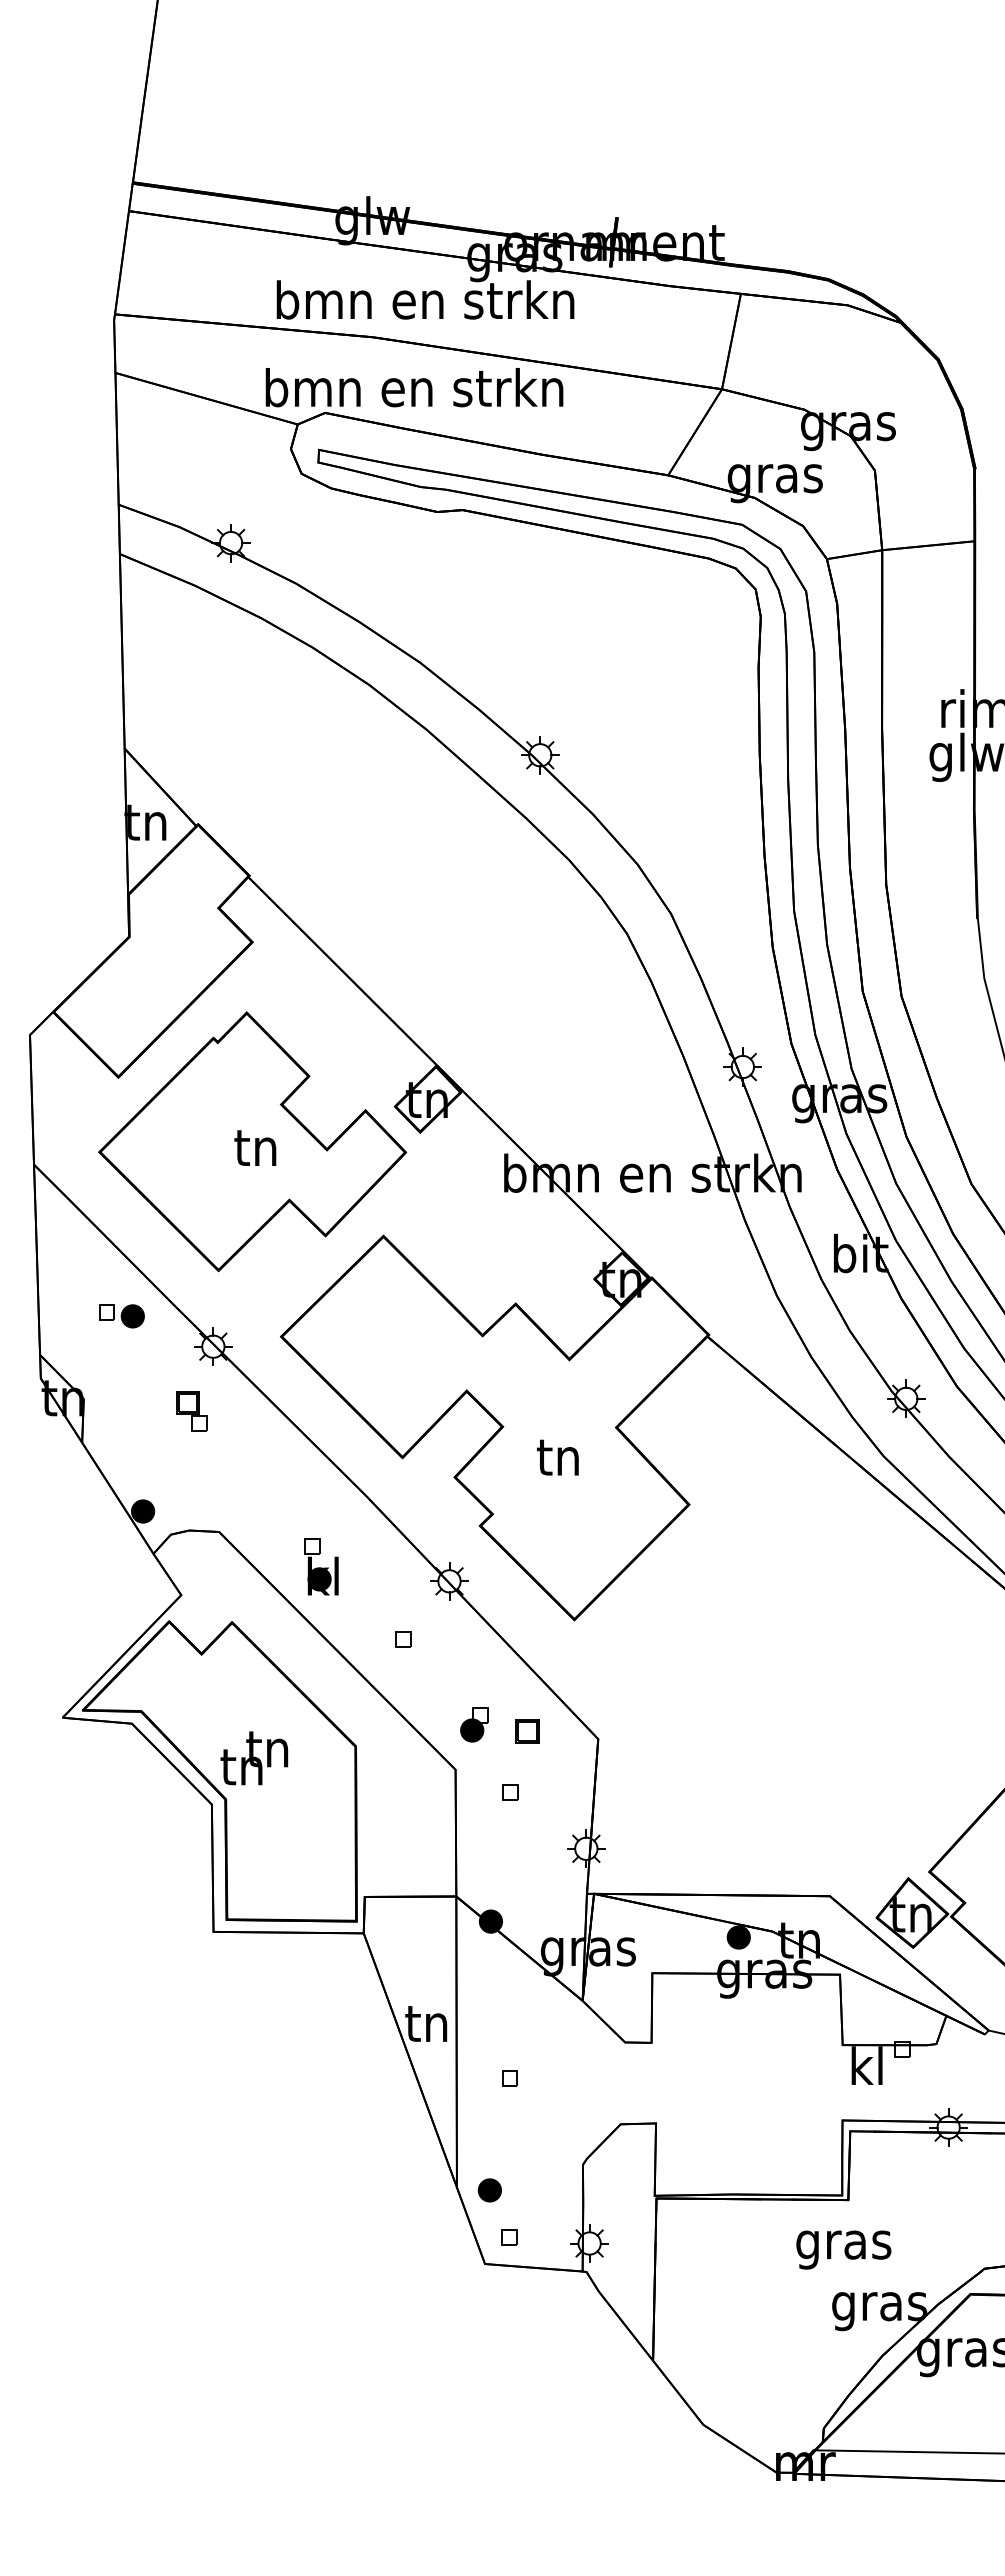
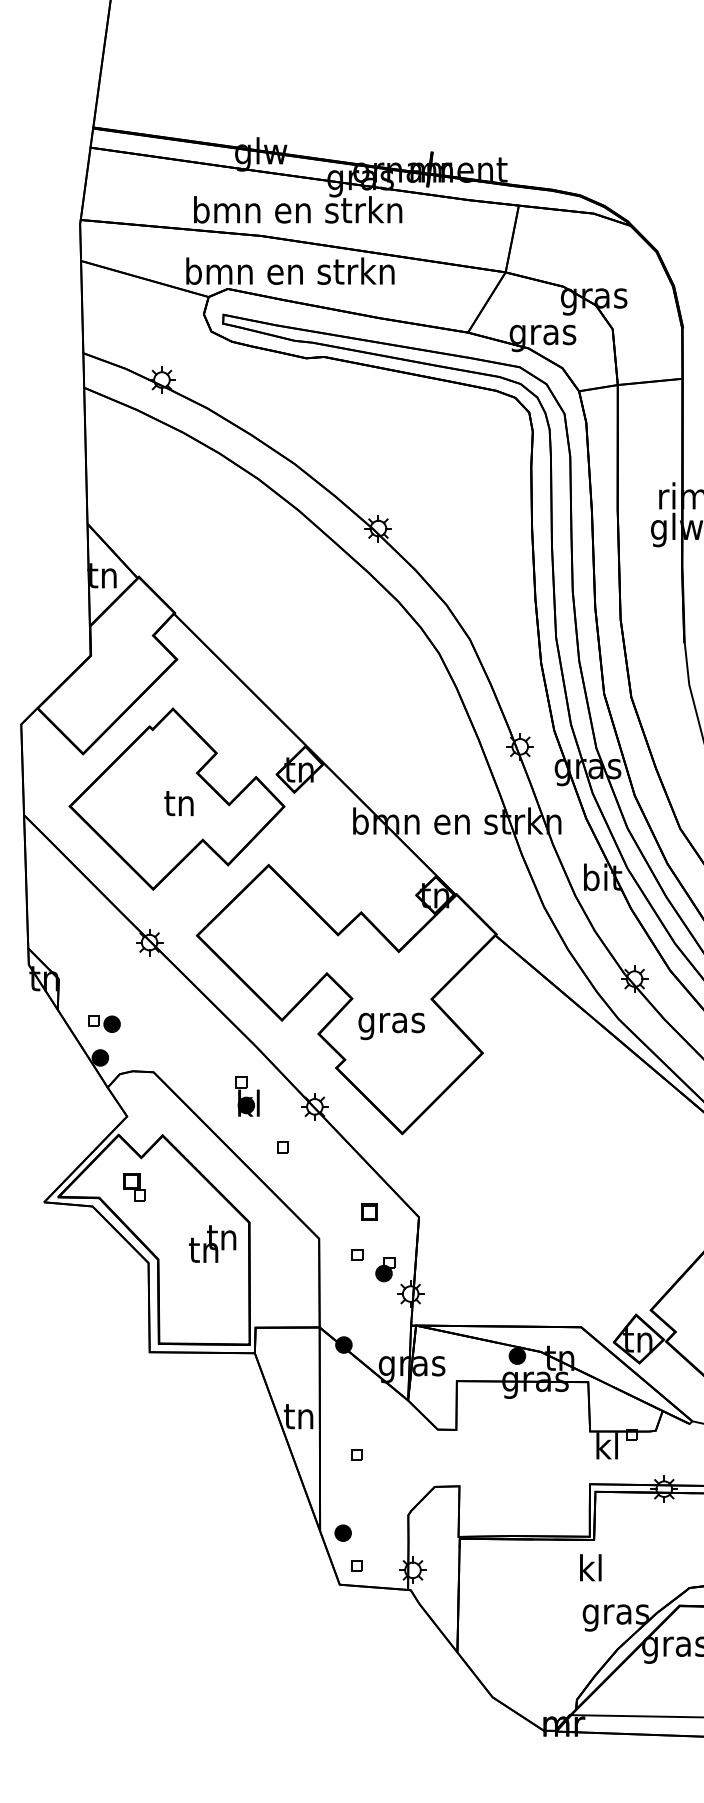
part: (121, 1316) -> (104, 1024), moved
part: (191, 1411) -> (134, 1187), moved
text: (558, 1462) -> (391, 1023), tn -> gras
part: (321, 1566) -> (247, 1096), moved
part: (474, 1724) -> (385, 1269), moved
text: (254, 1758) -> (212, 1244), moved
text: (843, 2244) -> (590, 1571), gras -> kl

